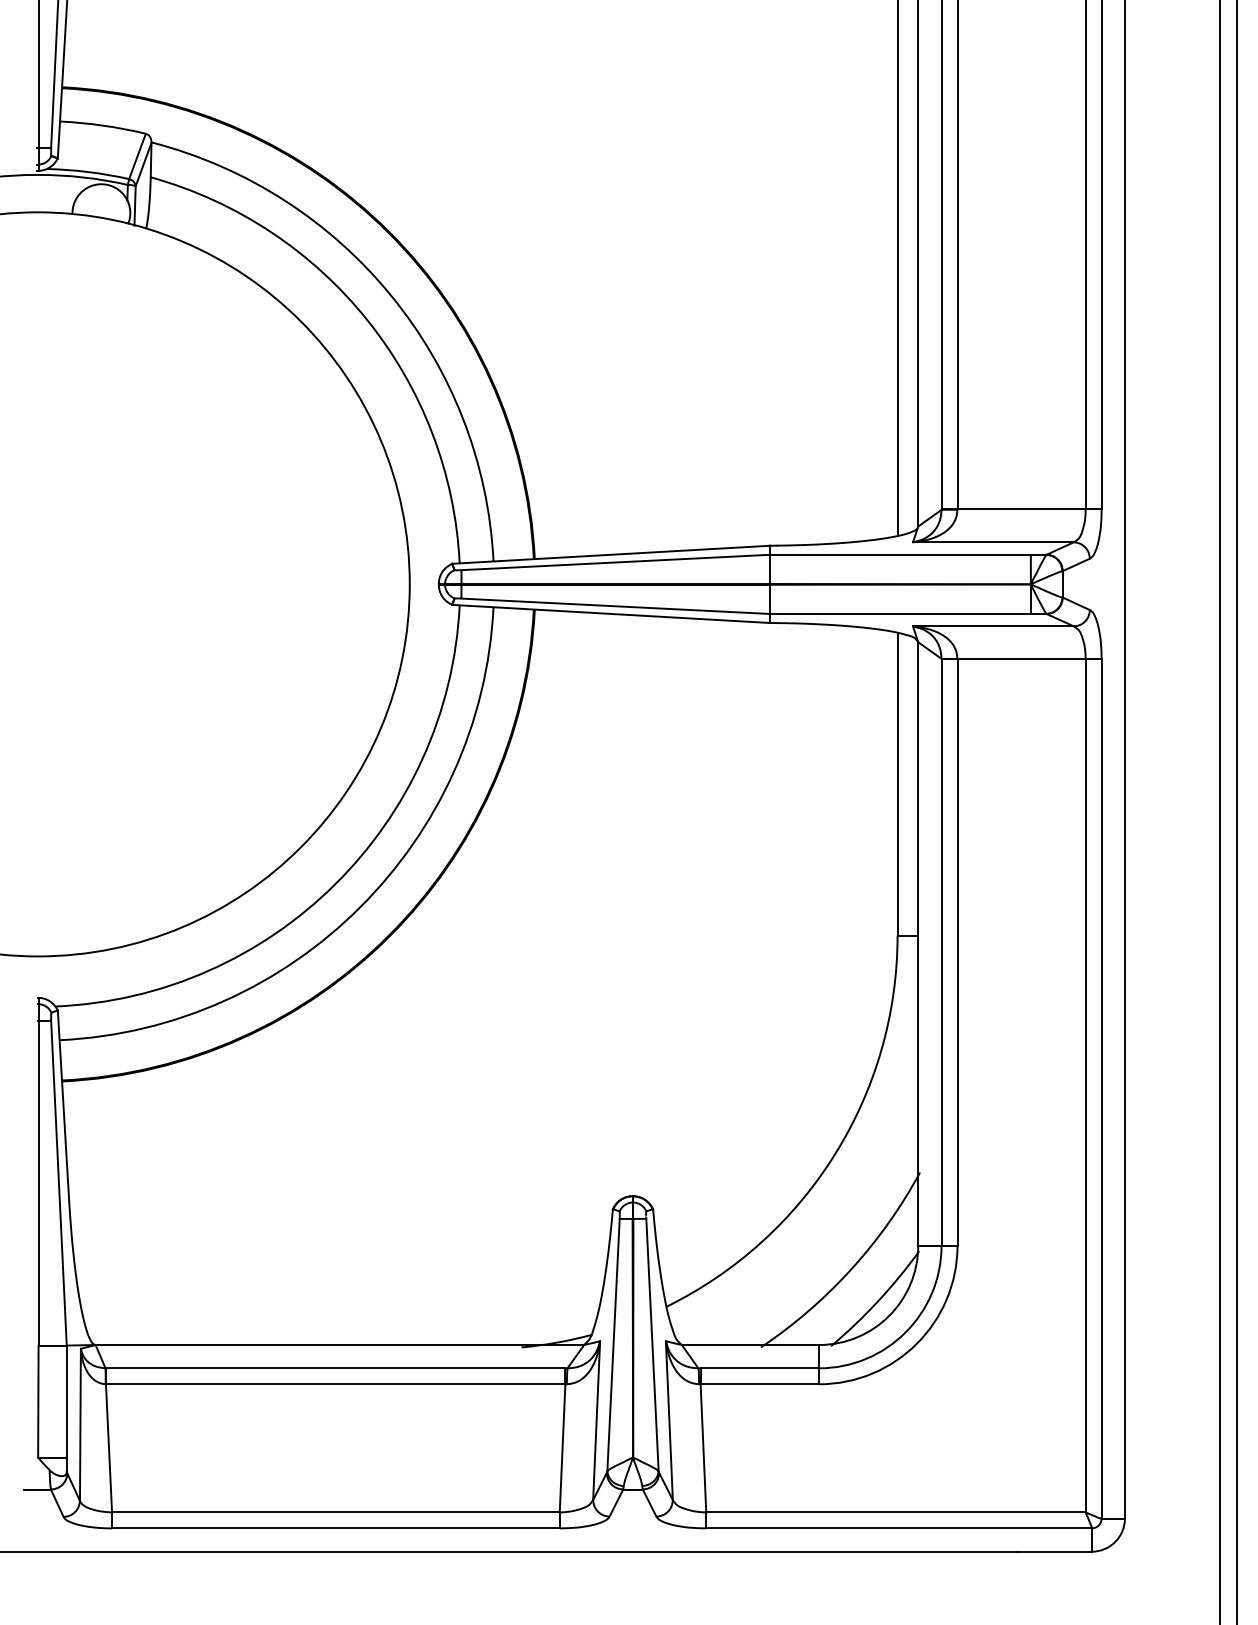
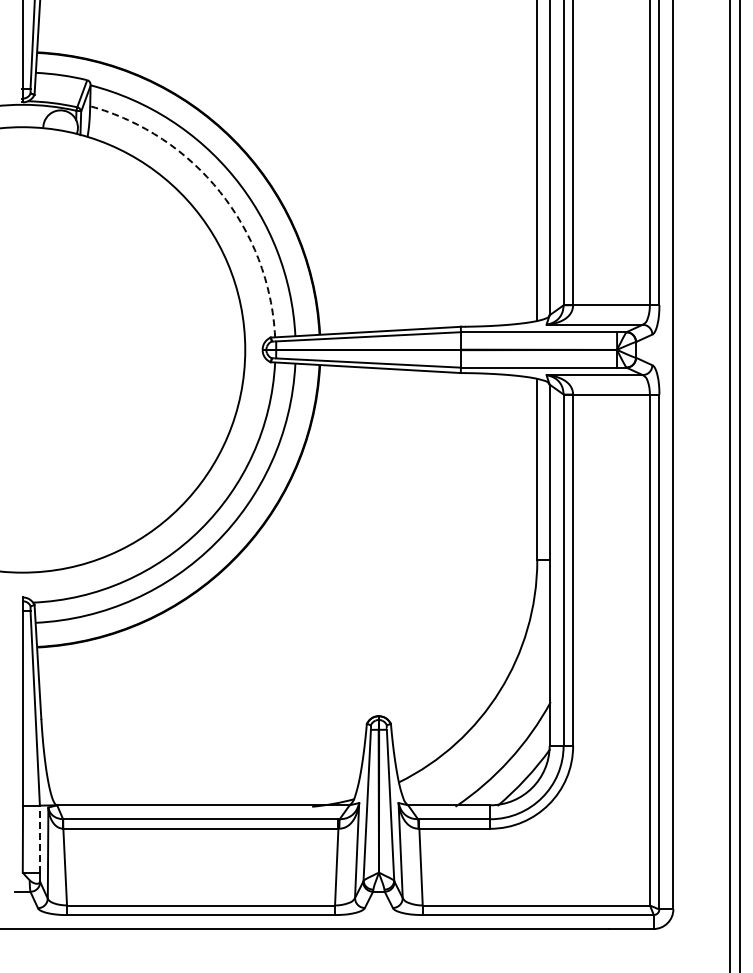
arc: (366, 319) -> (219, 191), solid -> dashed
line: (66, 1402) -> (39, 839), solid -> dashed

